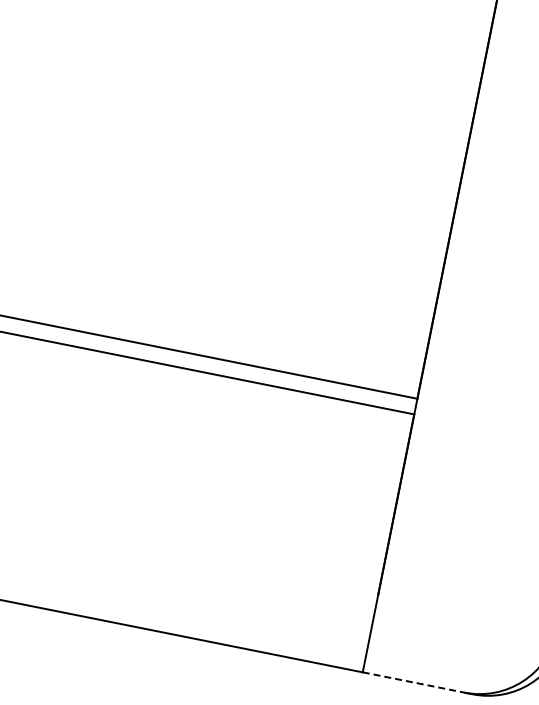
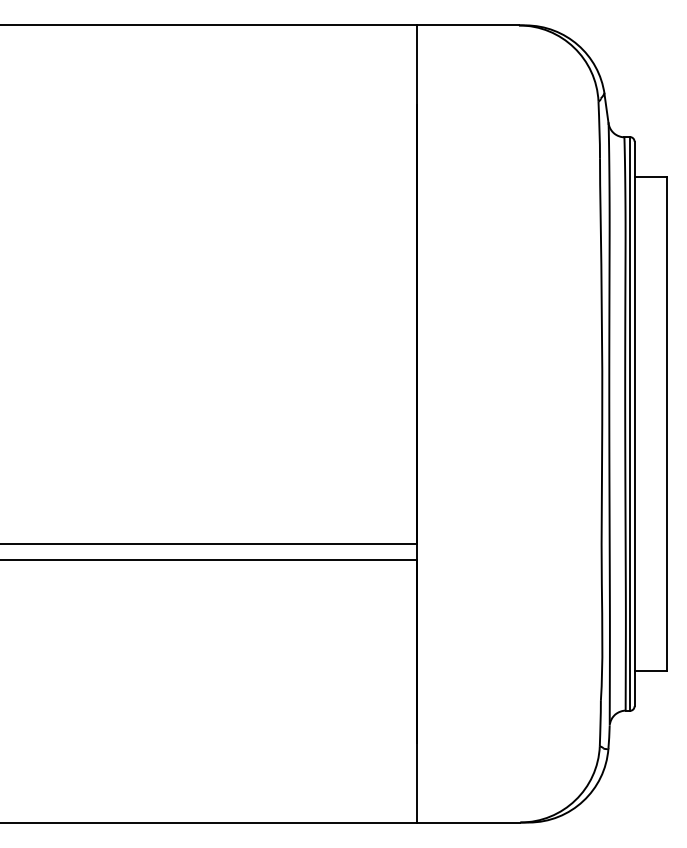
line: (413, 682) -> (468, 822), dashed -> solid

